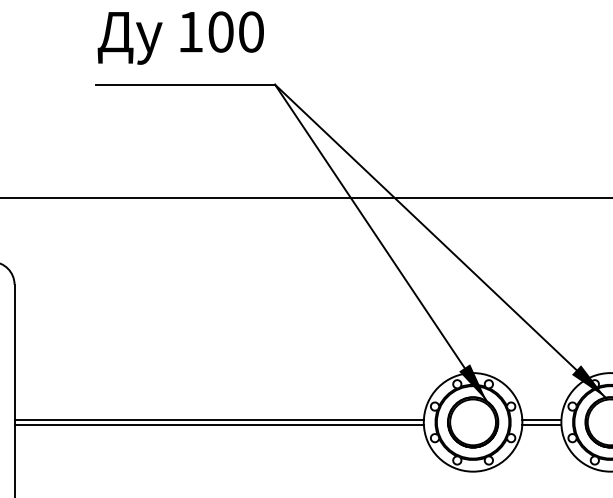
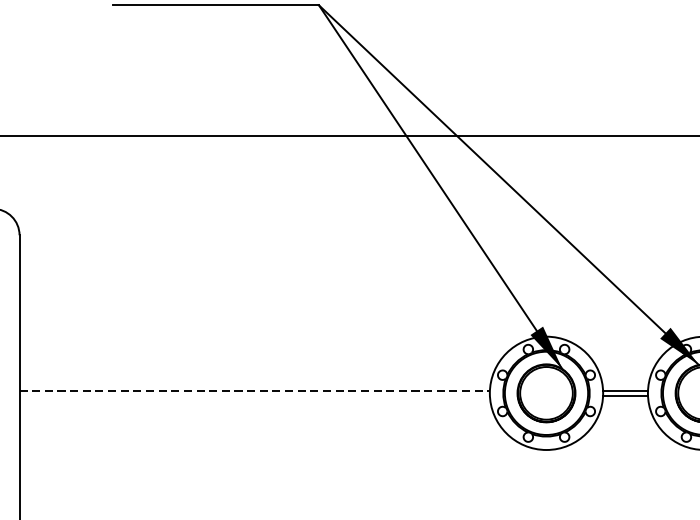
line: (219, 419) -> (255, 390), solid -> dashed
line: (218, 424) -> (253, 395), removed

